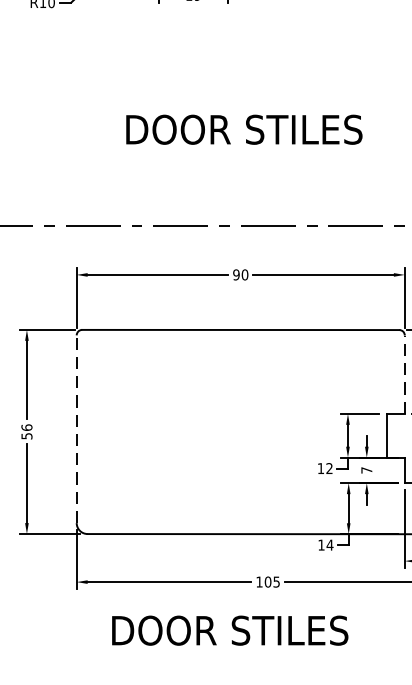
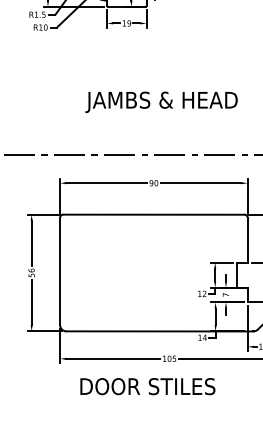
text: (254, 133) -> (161, 102), DOOR STILES -> JAMBS & HEAD
line: (404, 373) -> (247, 239), dashed -> solid
line: (77, 429) -> (60, 271), dashed -> solid

